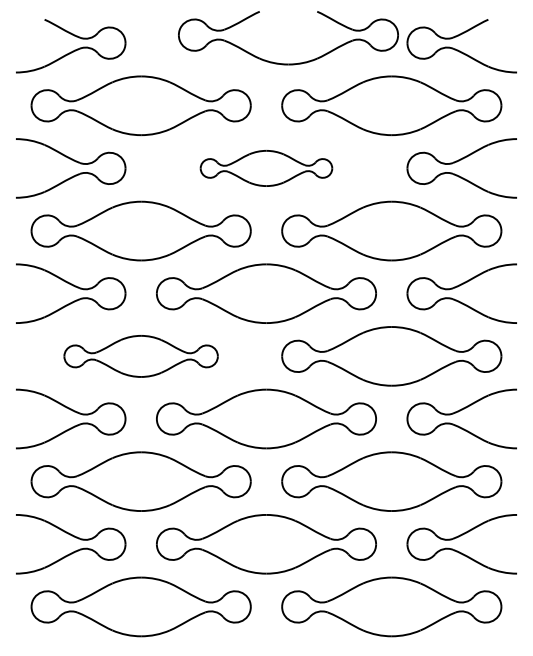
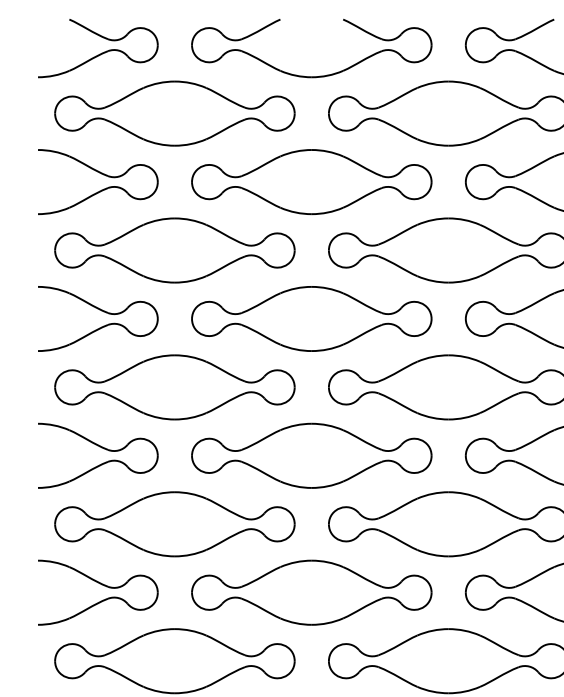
part: (288, 63) -> (311, 76), moved
part: (266, 168) -> (311, 182), size x1.67
part: (140, 356) -> (174, 387), size x1.43

